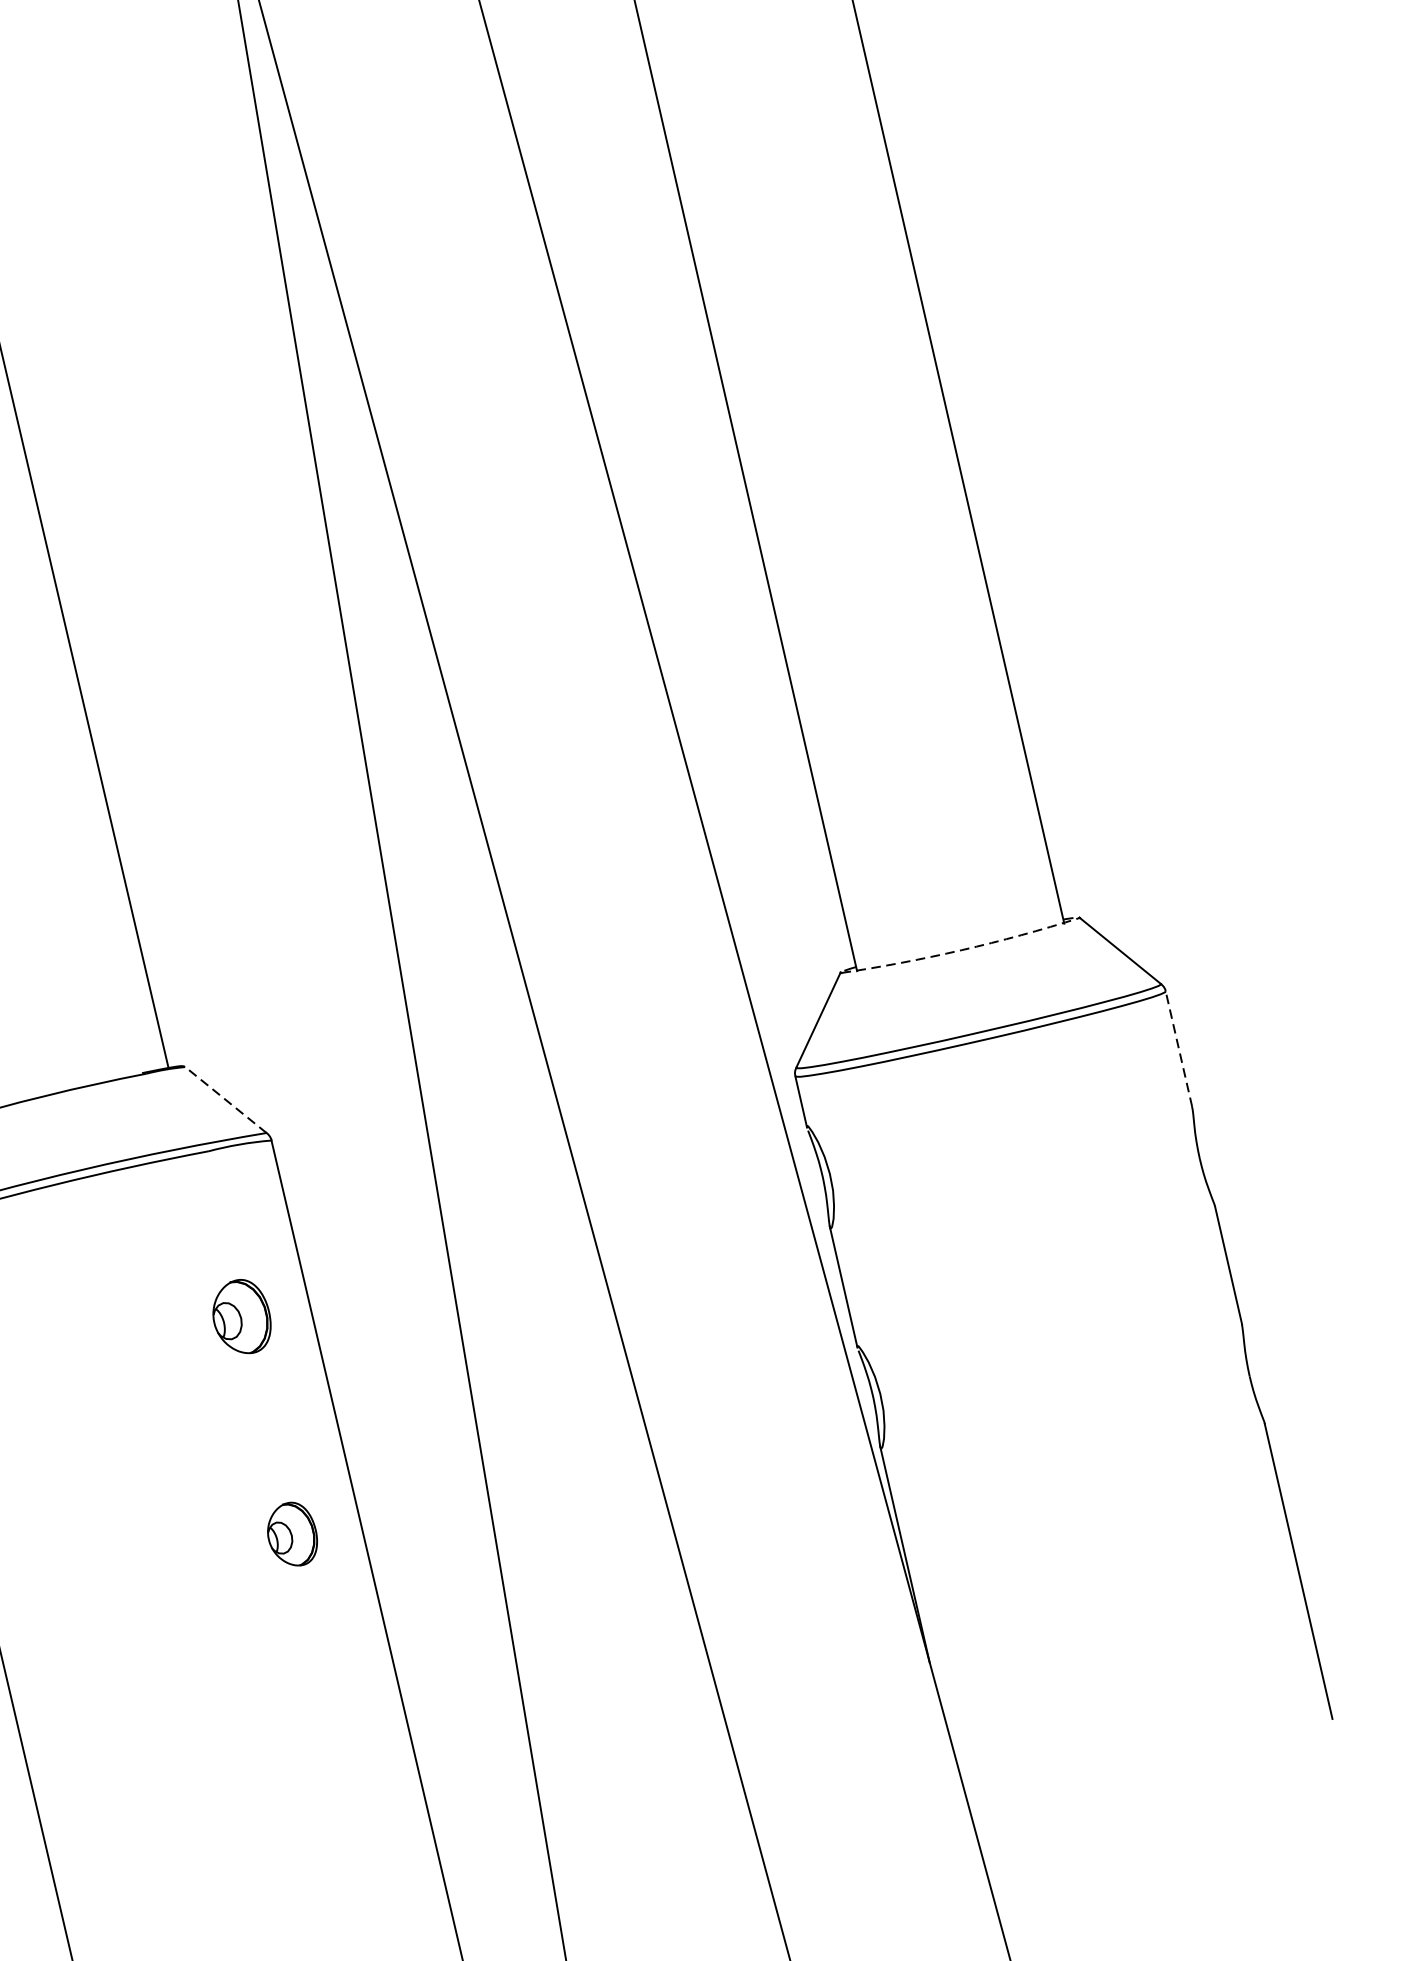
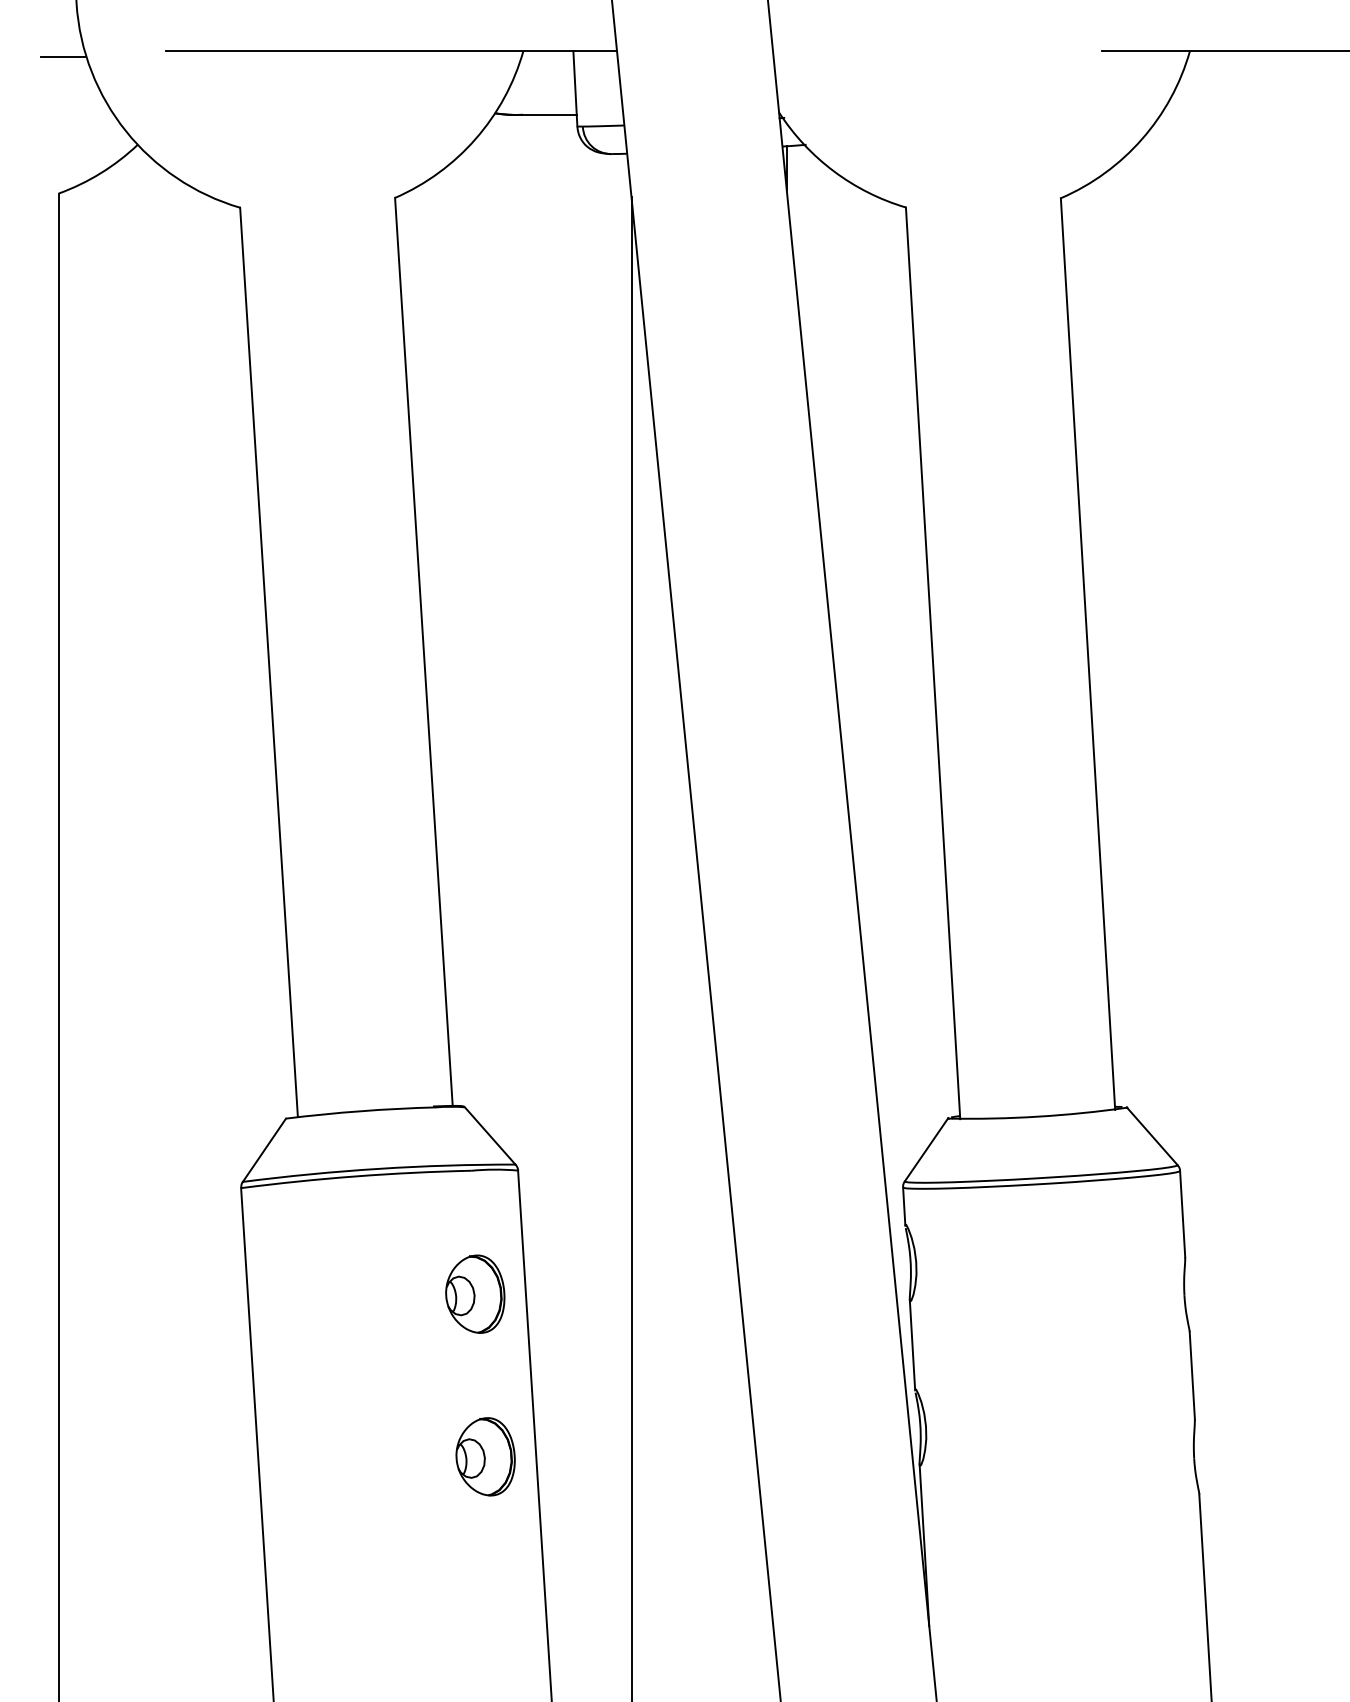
arc: (962, 949) -> (1038, 1116), dashed -> solid
line: (1178, 1048) -> (1182, 1213), dashed -> solid
line: (224, 1099) -> (489, 1135), dashed -> solid
part: (241, 1316) -> (475, 1293), size x1.43
part: (292, 1534) -> (485, 1456), size x1.67

